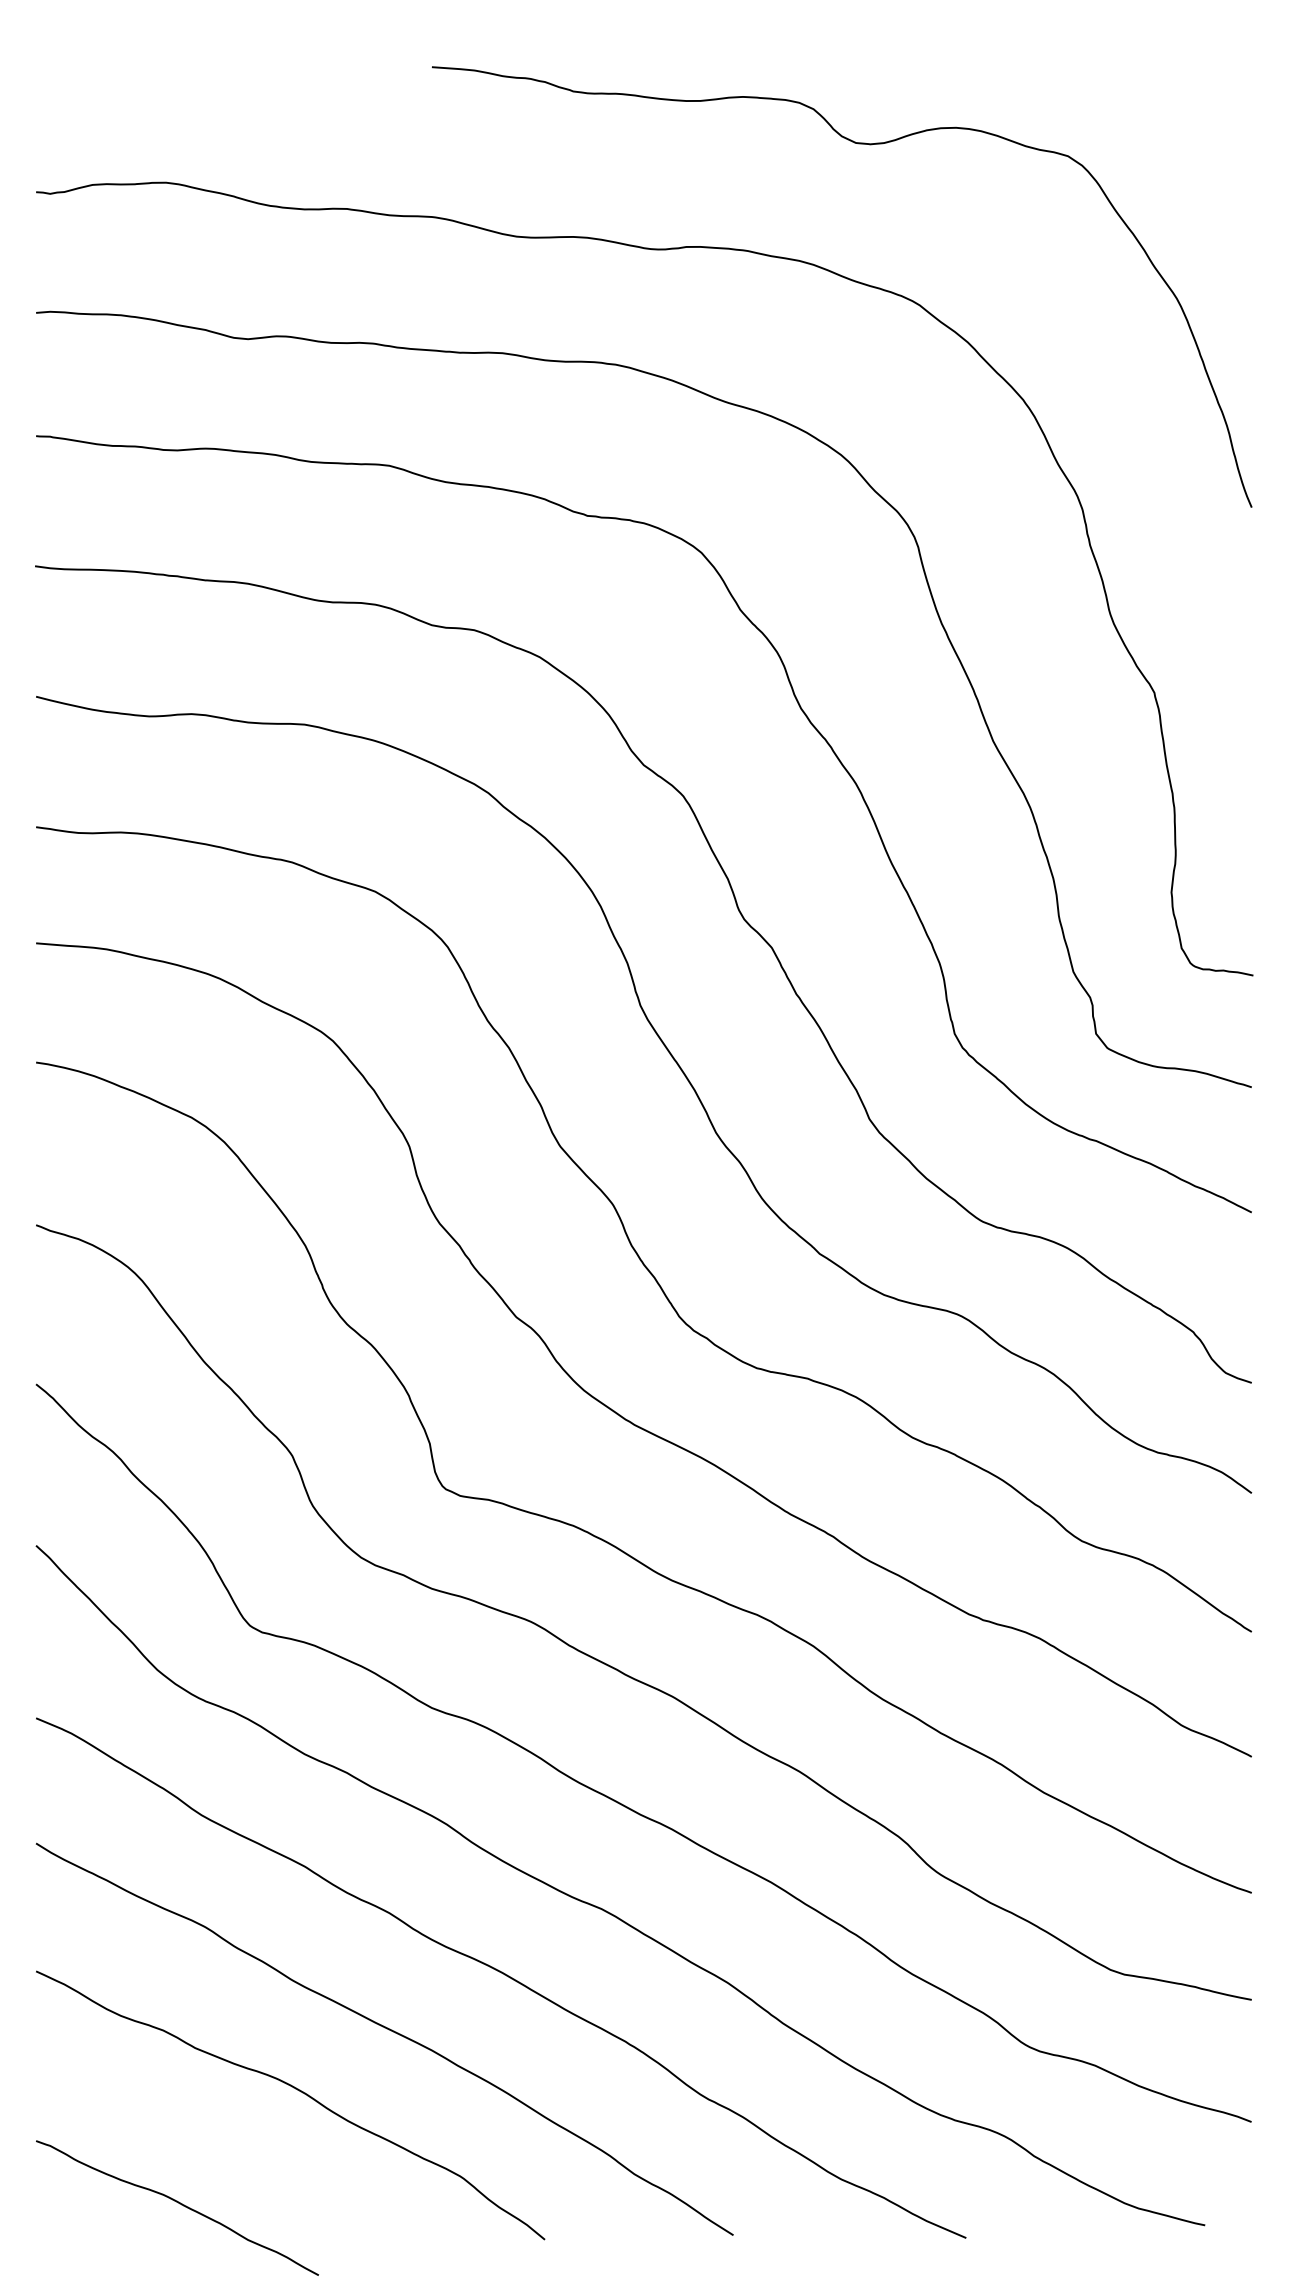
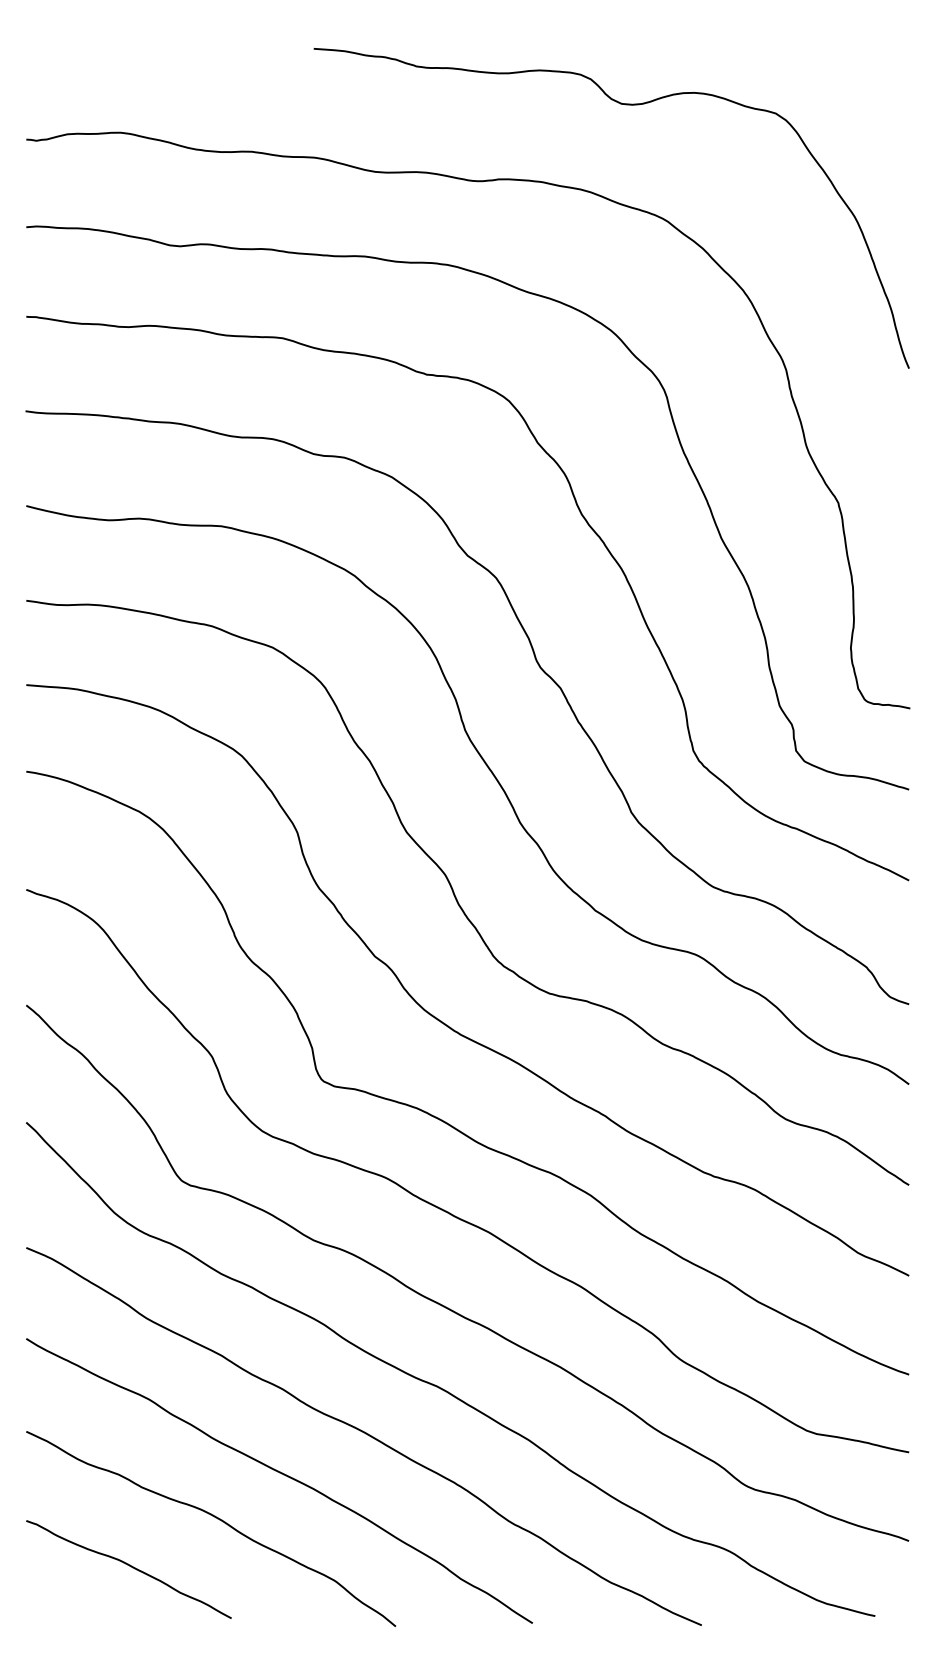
curve: (178, 2203) -> (129, 1566), moved

